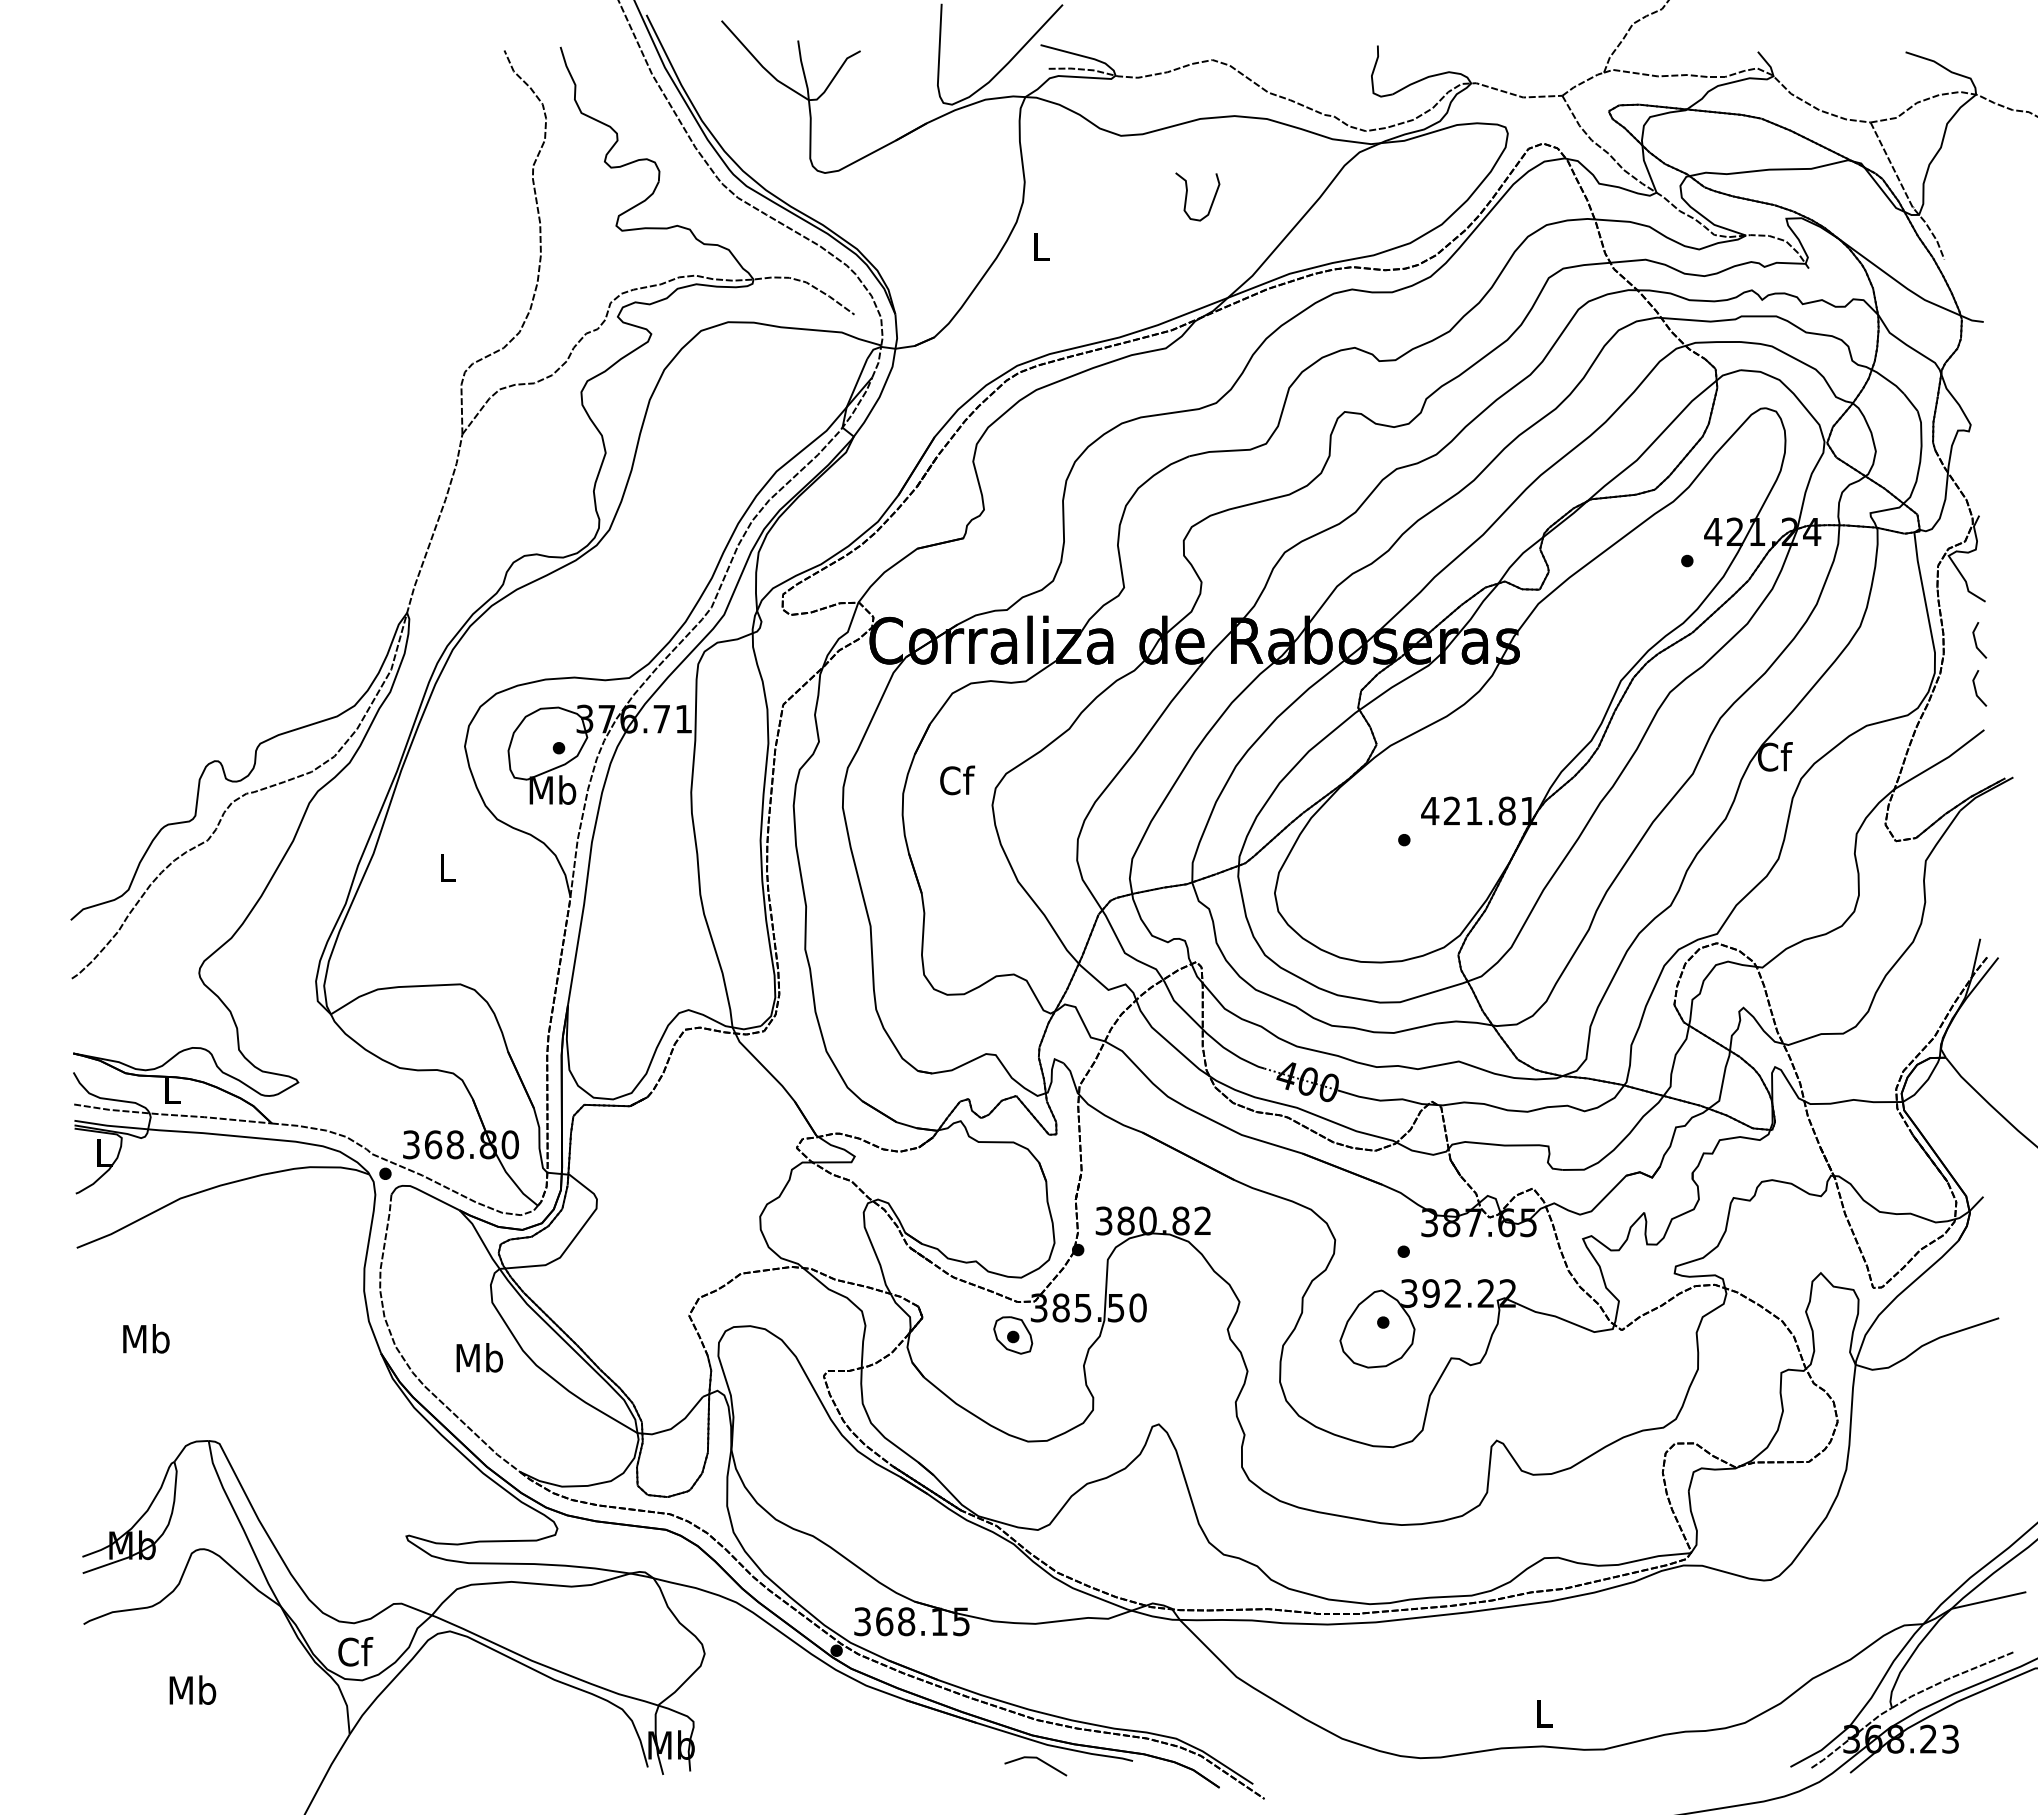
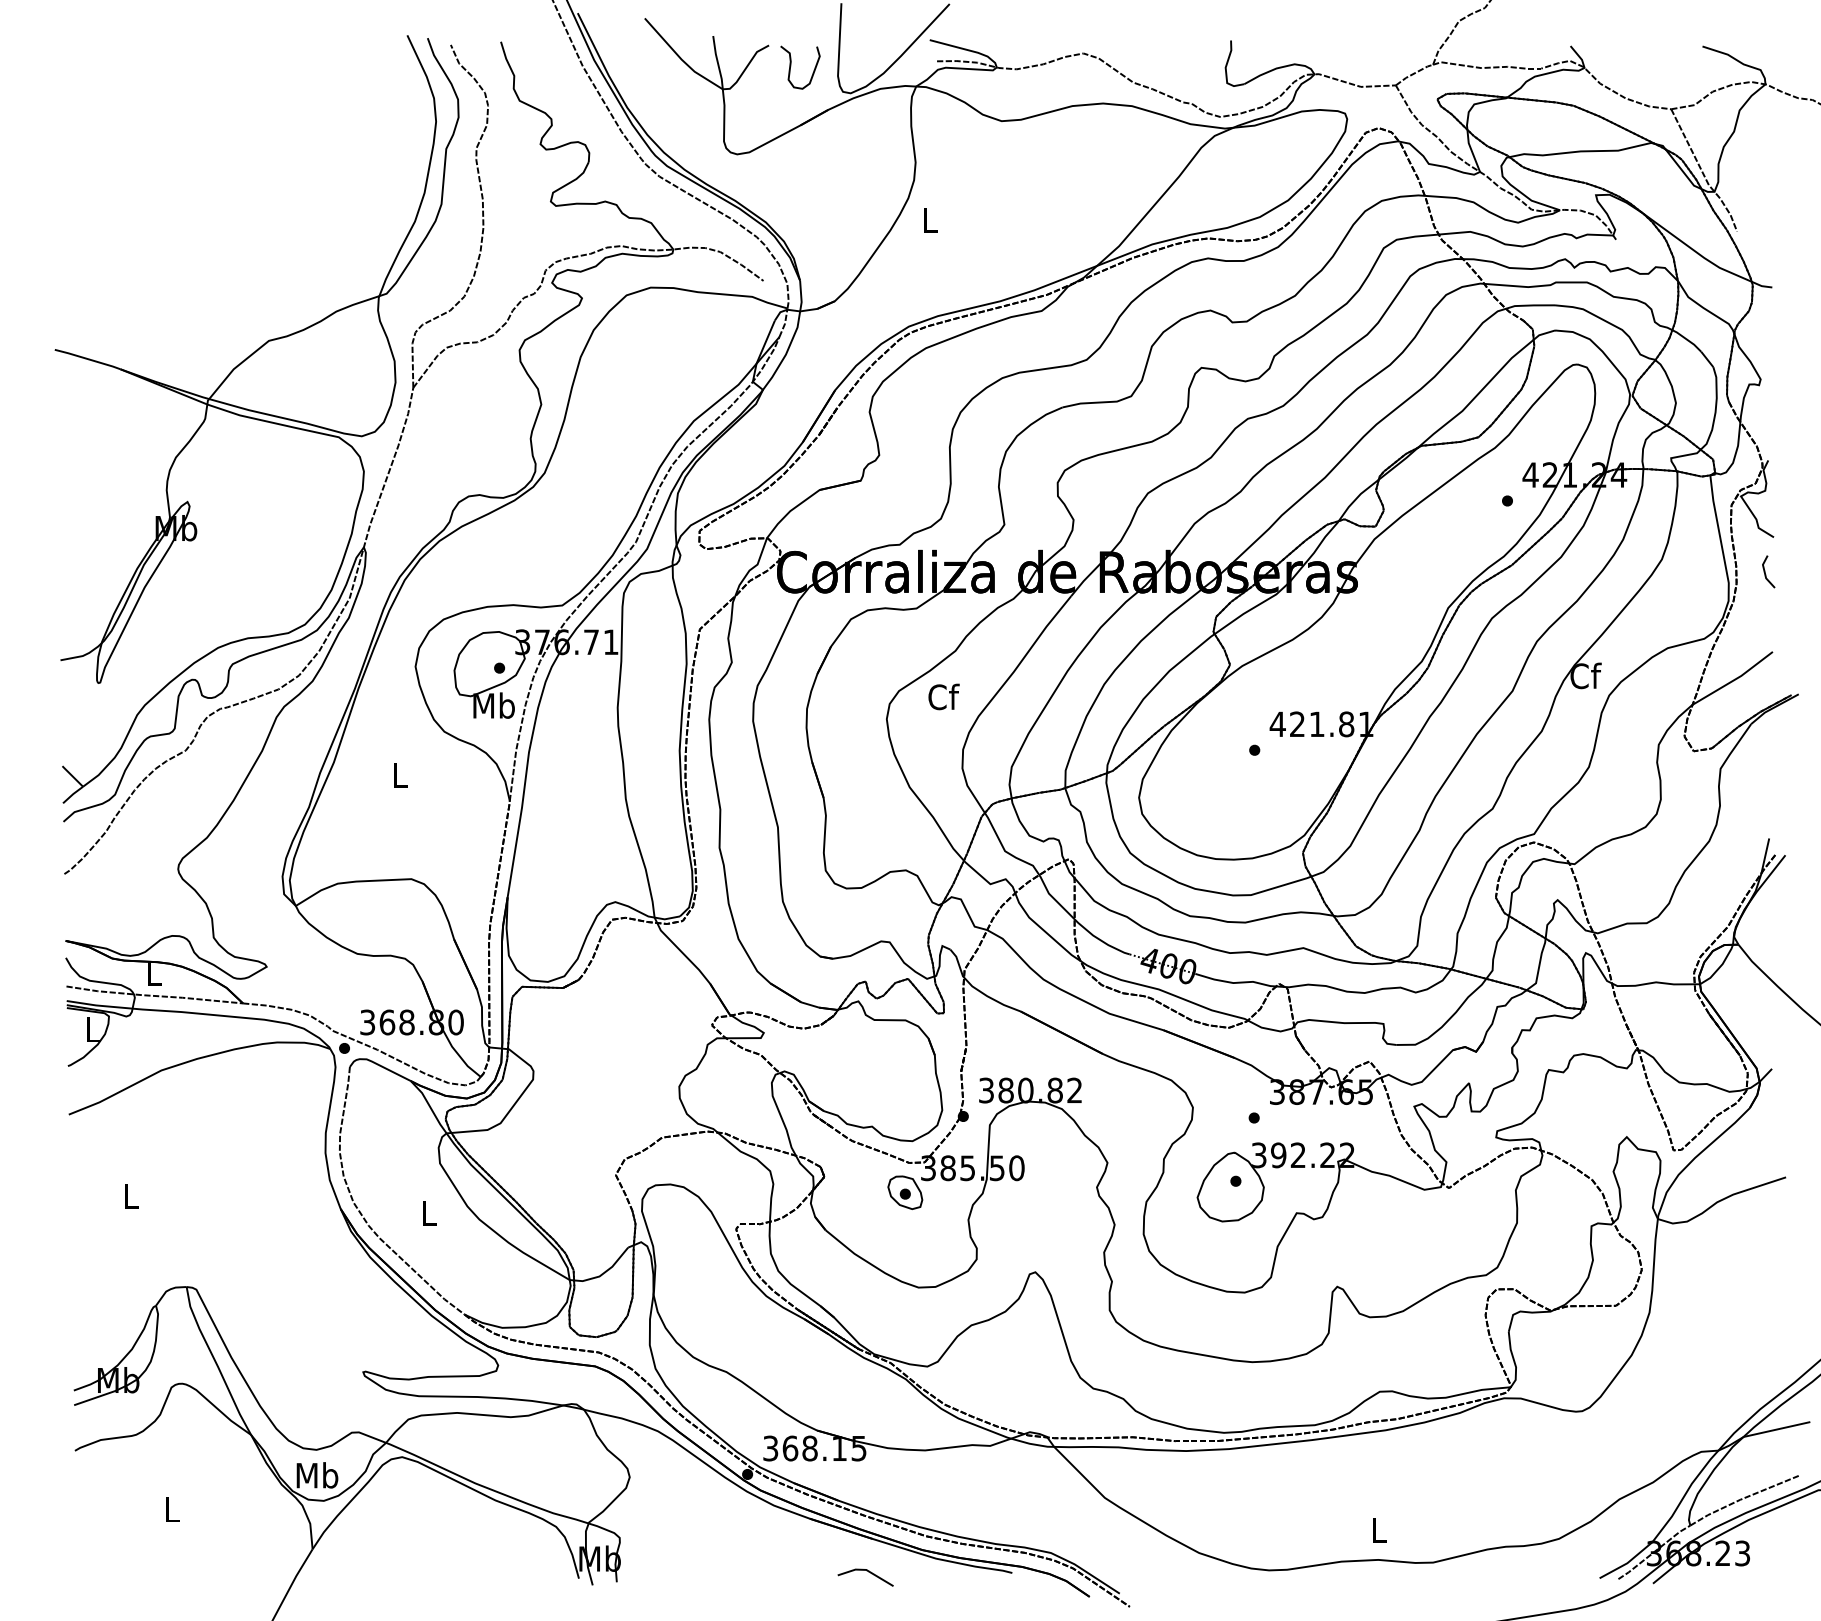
curve: (1187, 196) -> (791, 67), moved
part: (287, 469) -> (257, 419), added
line: (1976, 688) -> (1765, 614), removed
text: (957, 780) -> (943, 697), moved
text: (146, 1338) -> (131, 1195), Mb -> L
text: (479, 1357) -> (428, 1212), Mb -> L
text: (355, 1651) -> (317, 1475), Cf -> Mb
text: (192, 1689) -> (172, 1509), Mb -> L
line: (1040, 1761) -> (869, 1573), moved

